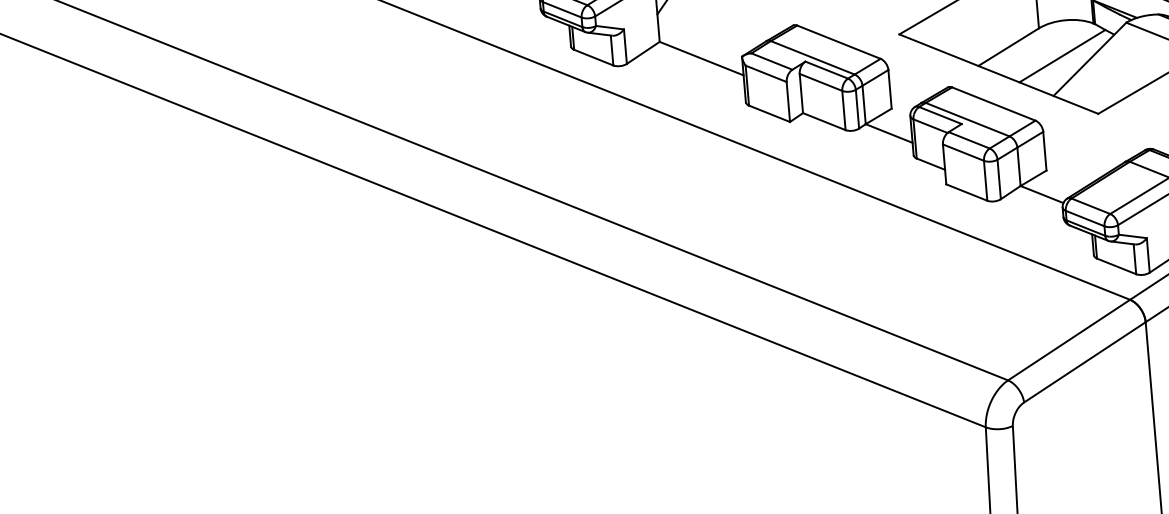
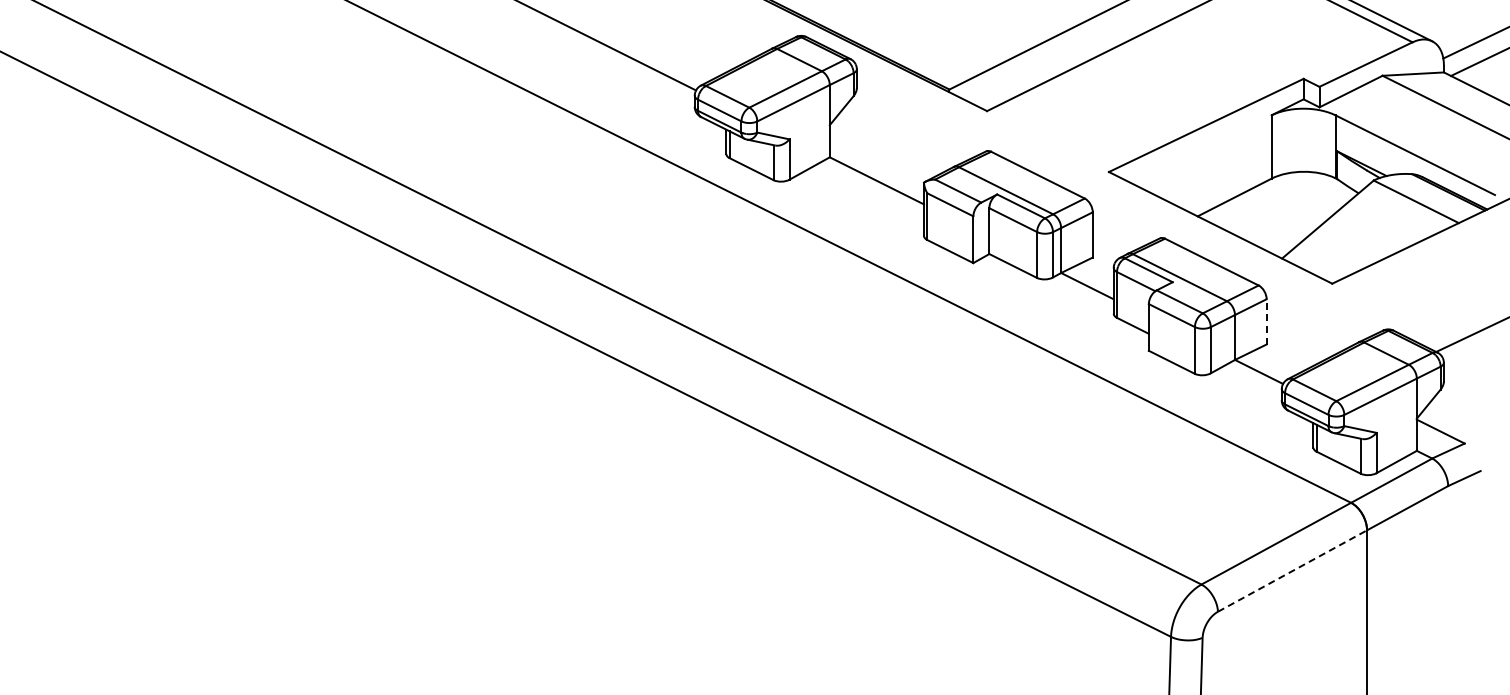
line: (1061, 55) -> (1295, 212), removed
line: (1044, 150) -> (1266, 321), solid -> dashed
line: (1084, 362) -> (1292, 571), solid -> dashed

